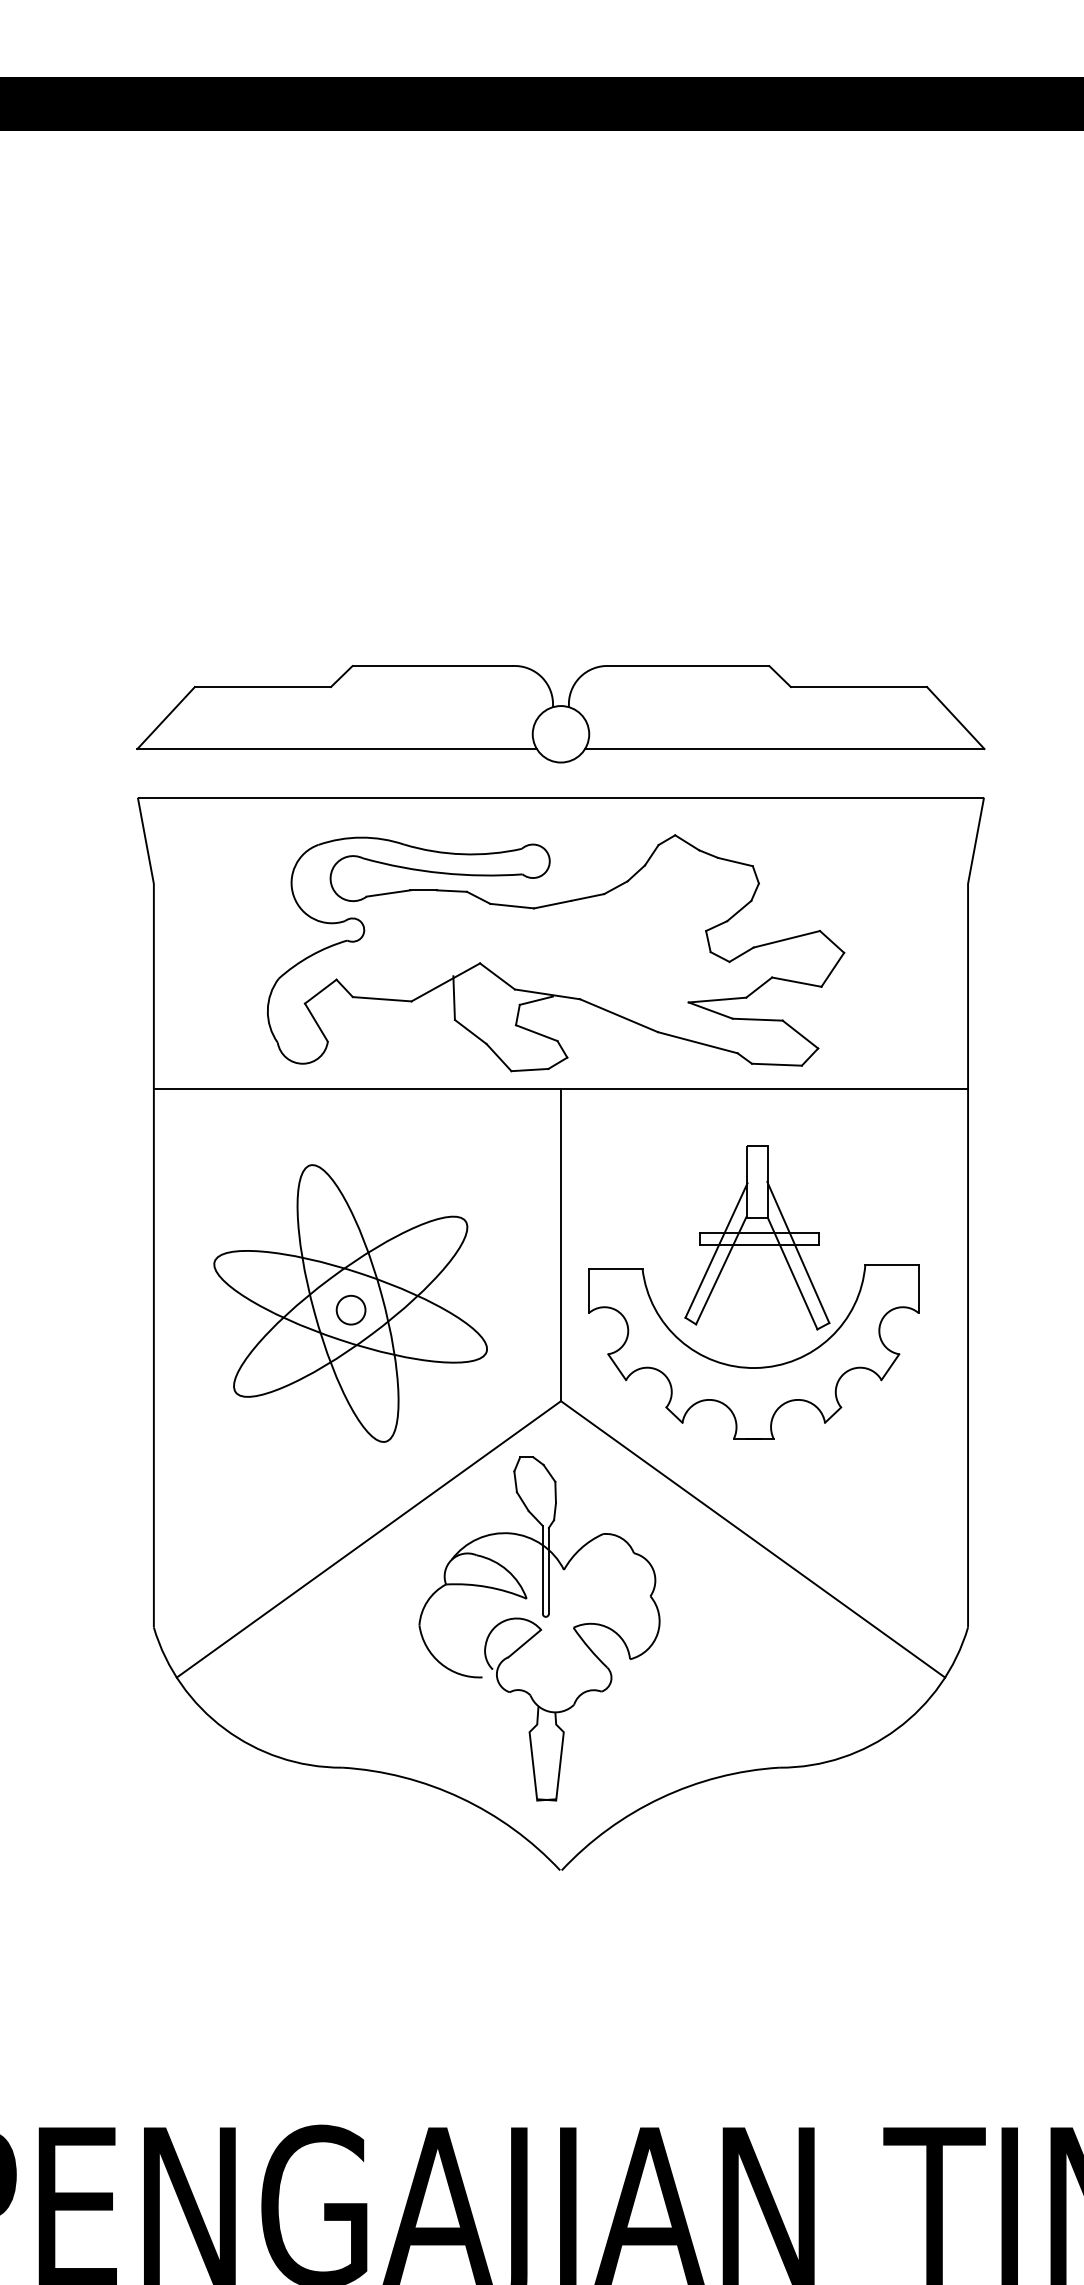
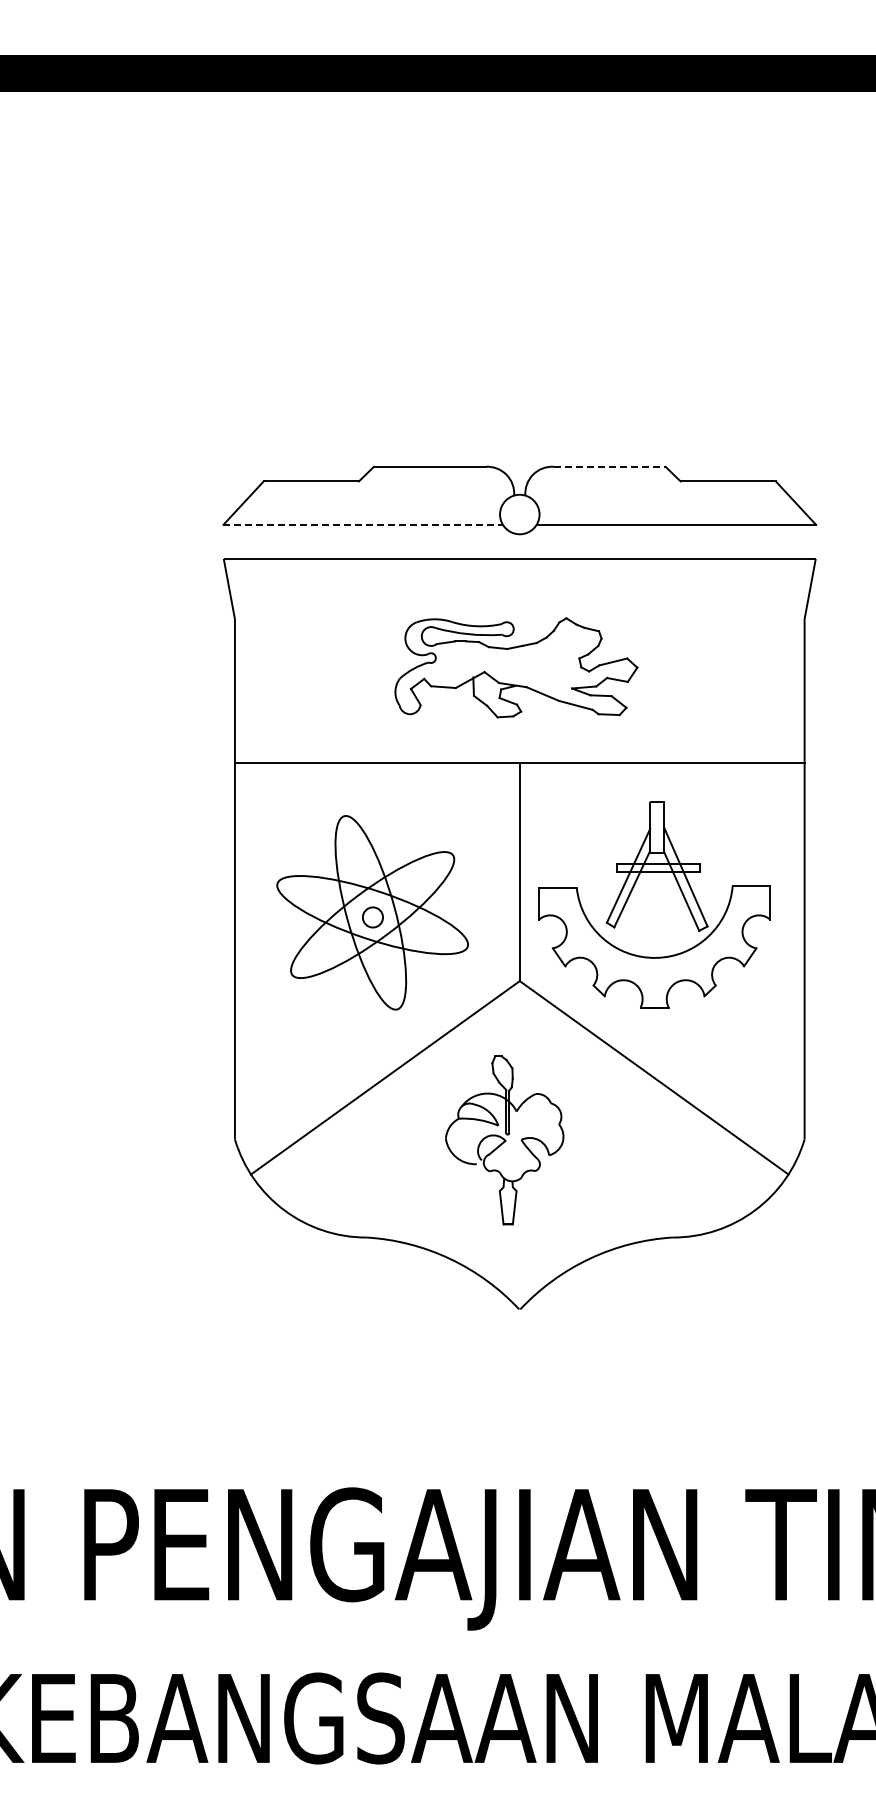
line: (689, 665) -> (609, 466), solid -> dashed
line: (337, 748) -> (363, 524), solid -> dashed
part: (556, 952) -> (516, 667), size x0.6
part: (539, 1628) -> (504, 1140), size x0.7

